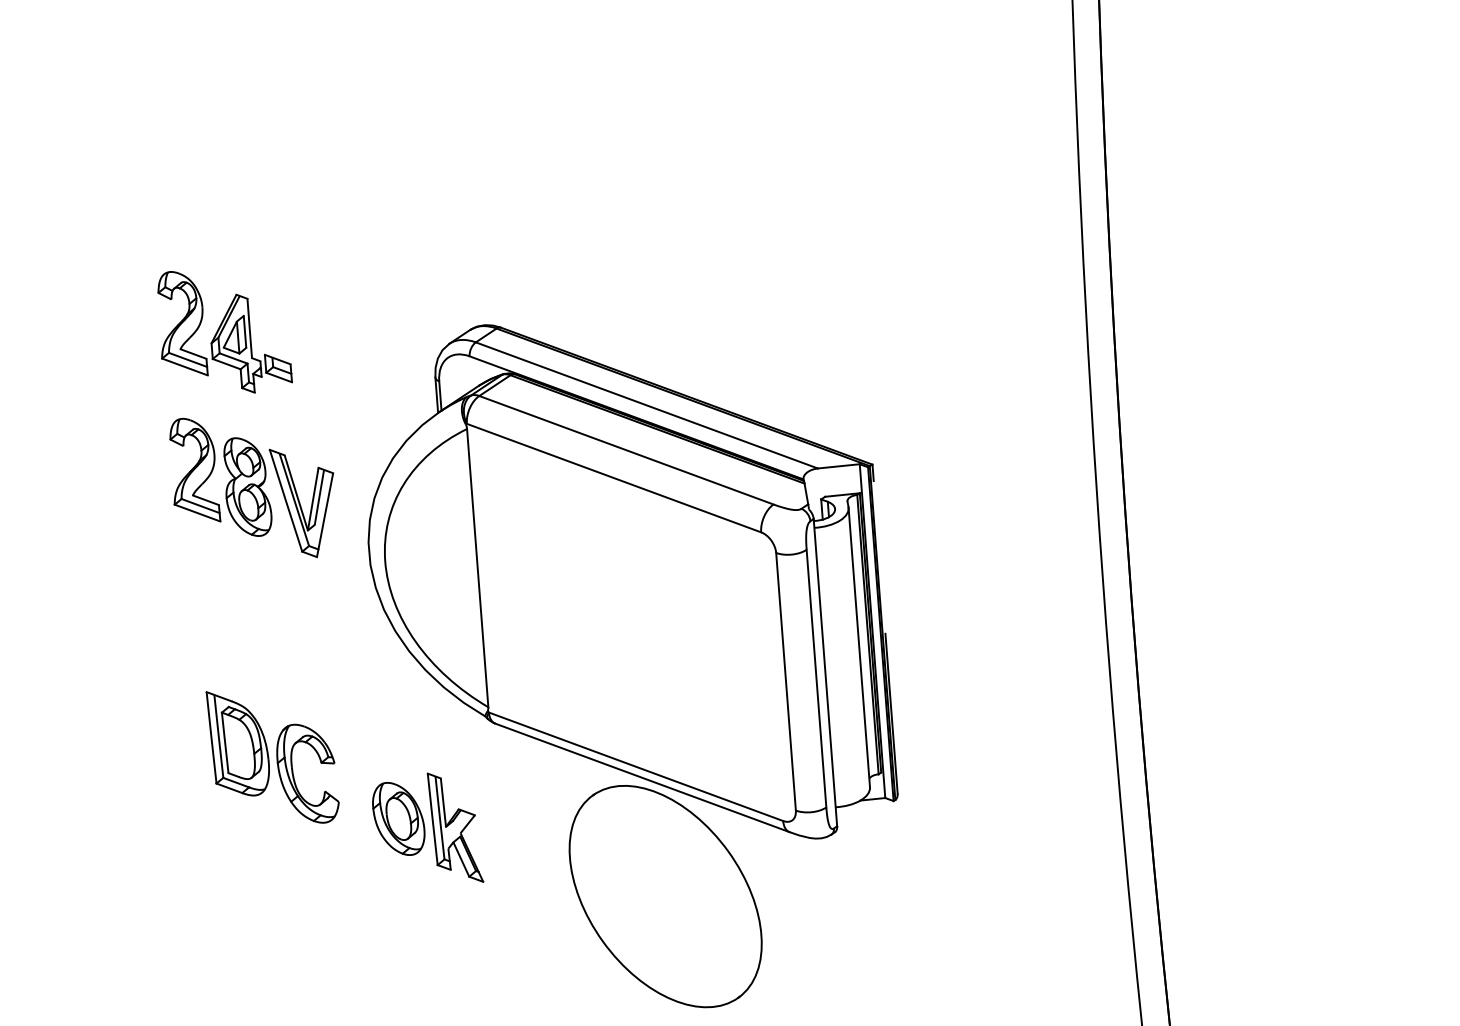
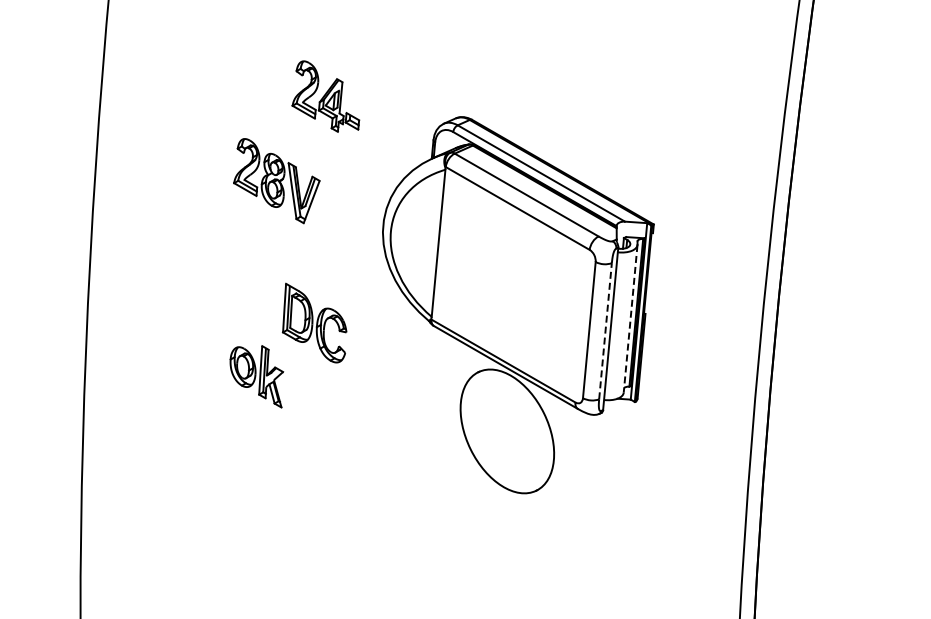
part: (253, 488) -> (276, 181), moved
line: (859, 648) -> (630, 319), solid -> dashed
line: (816, 677) -> (605, 330), solid -> dashed
part: (426, 832) -> (256, 376), moved

